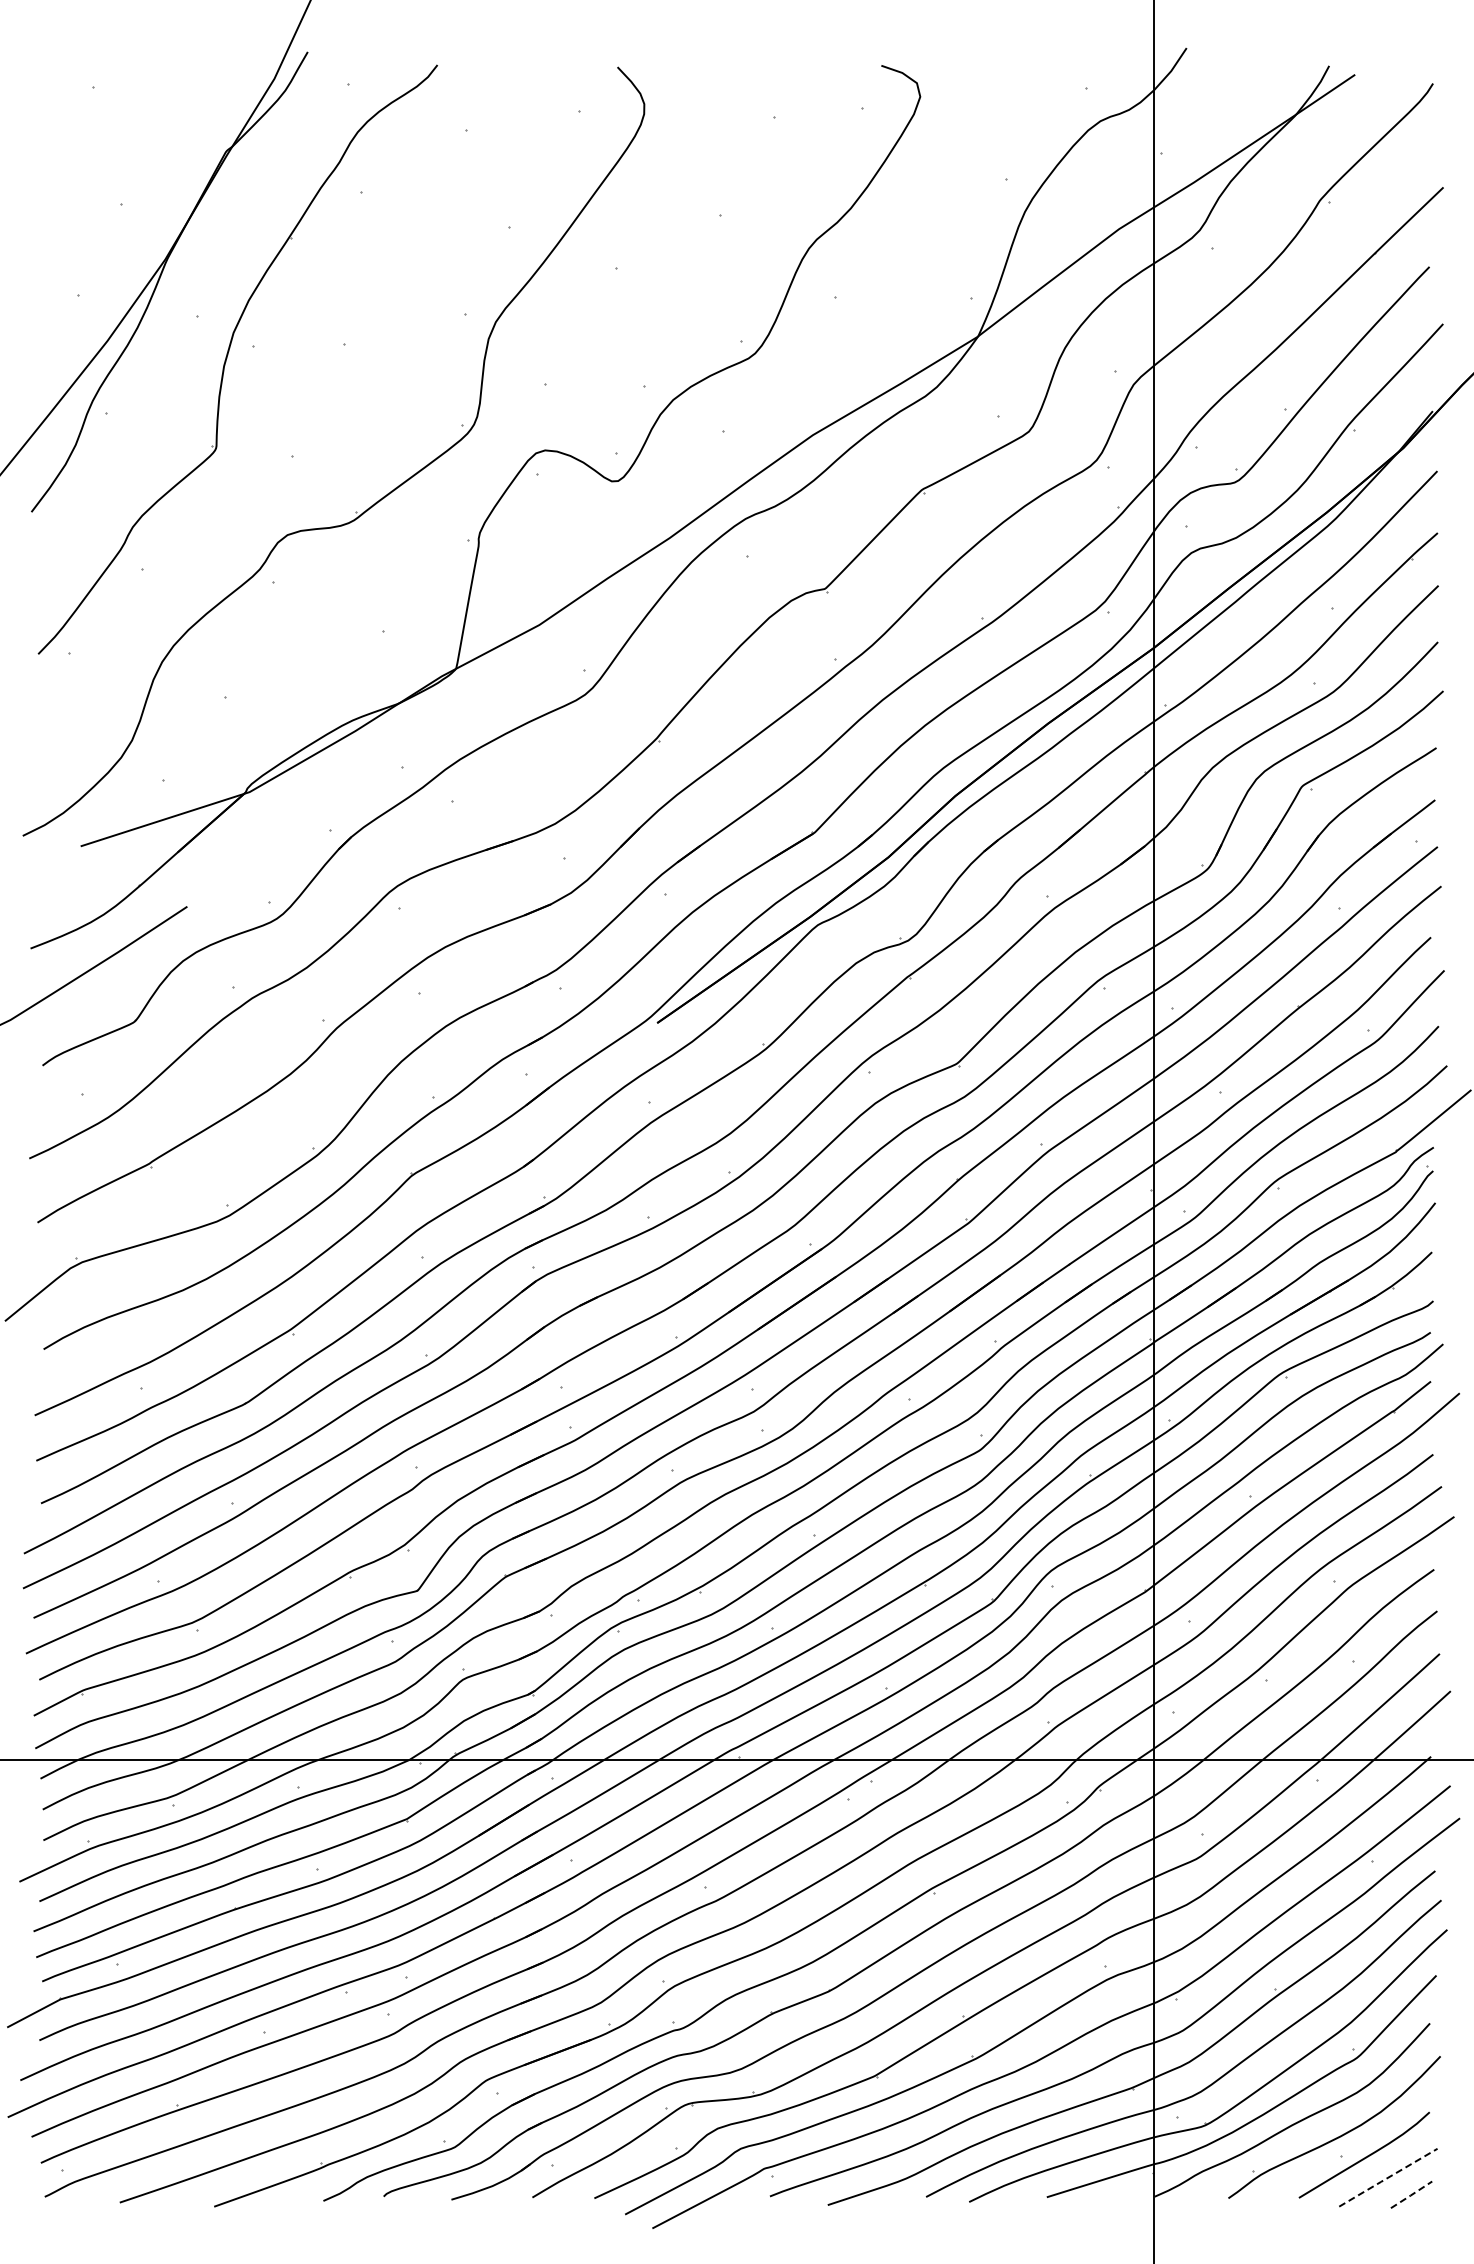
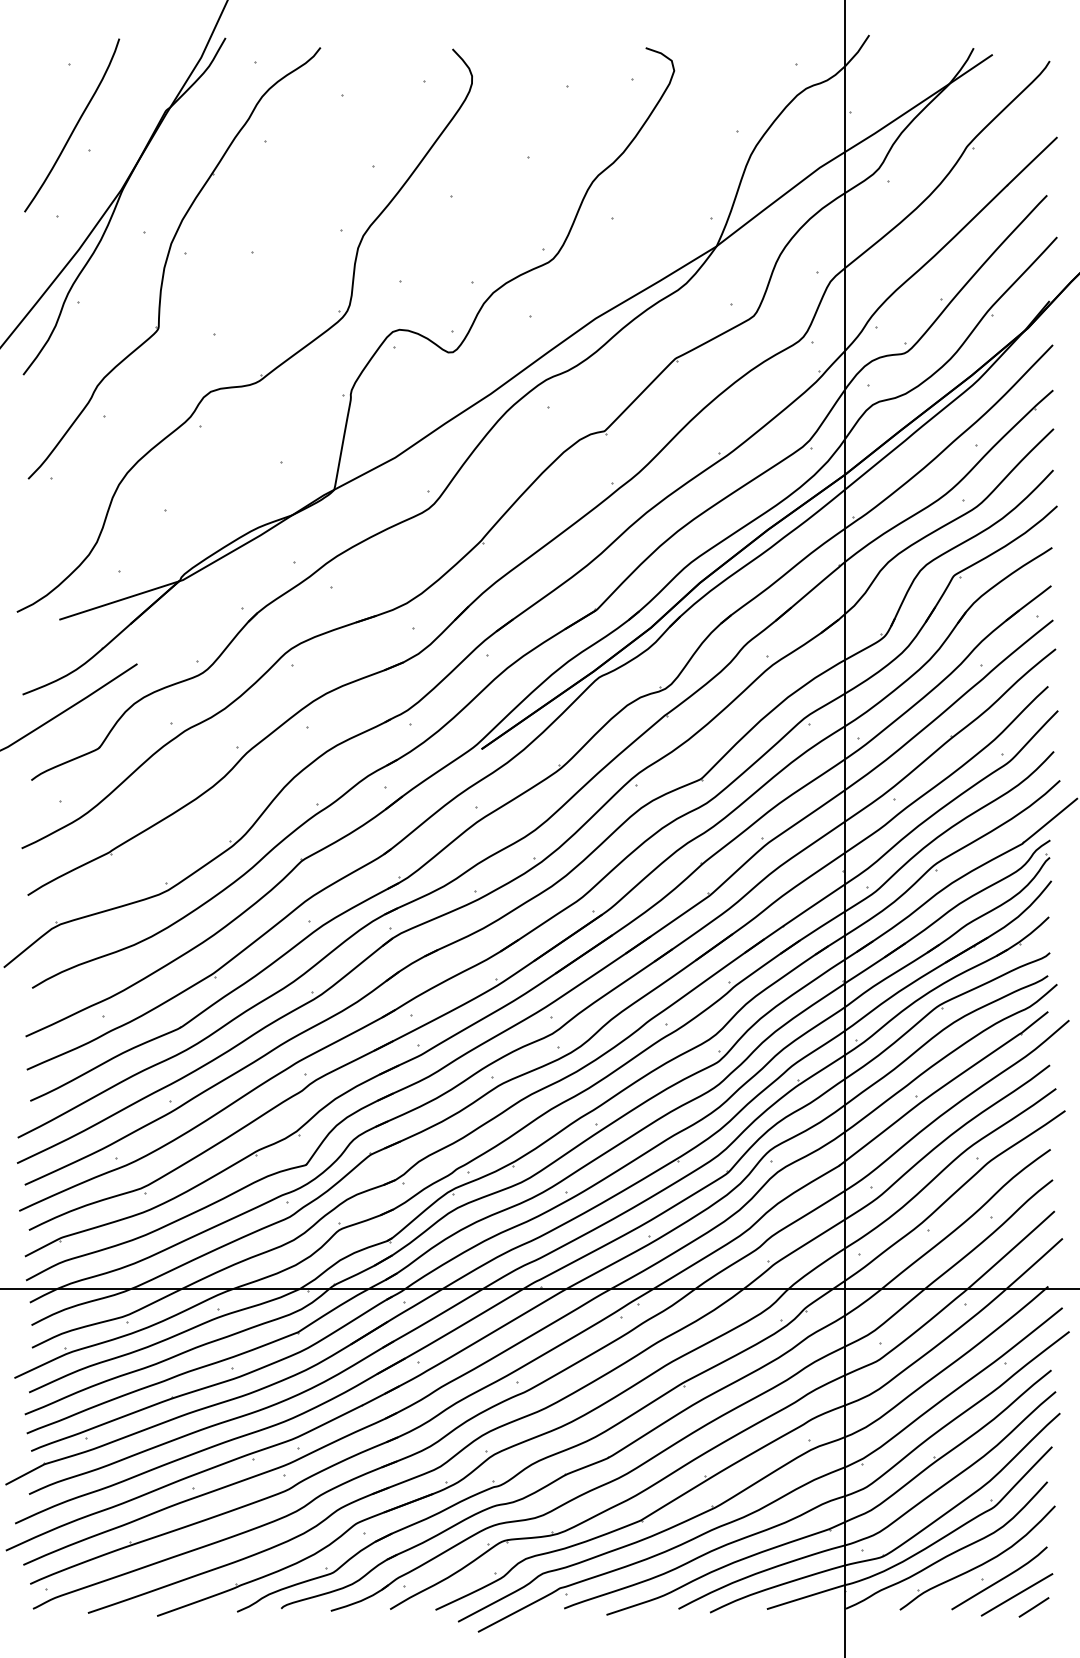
curve: (101, 173) -> (74, 126), added
line: (1387, 2178) -> (1016, 1595), dashed -> solid
line: (1411, 2194) -> (1034, 1607), dashed -> solid

